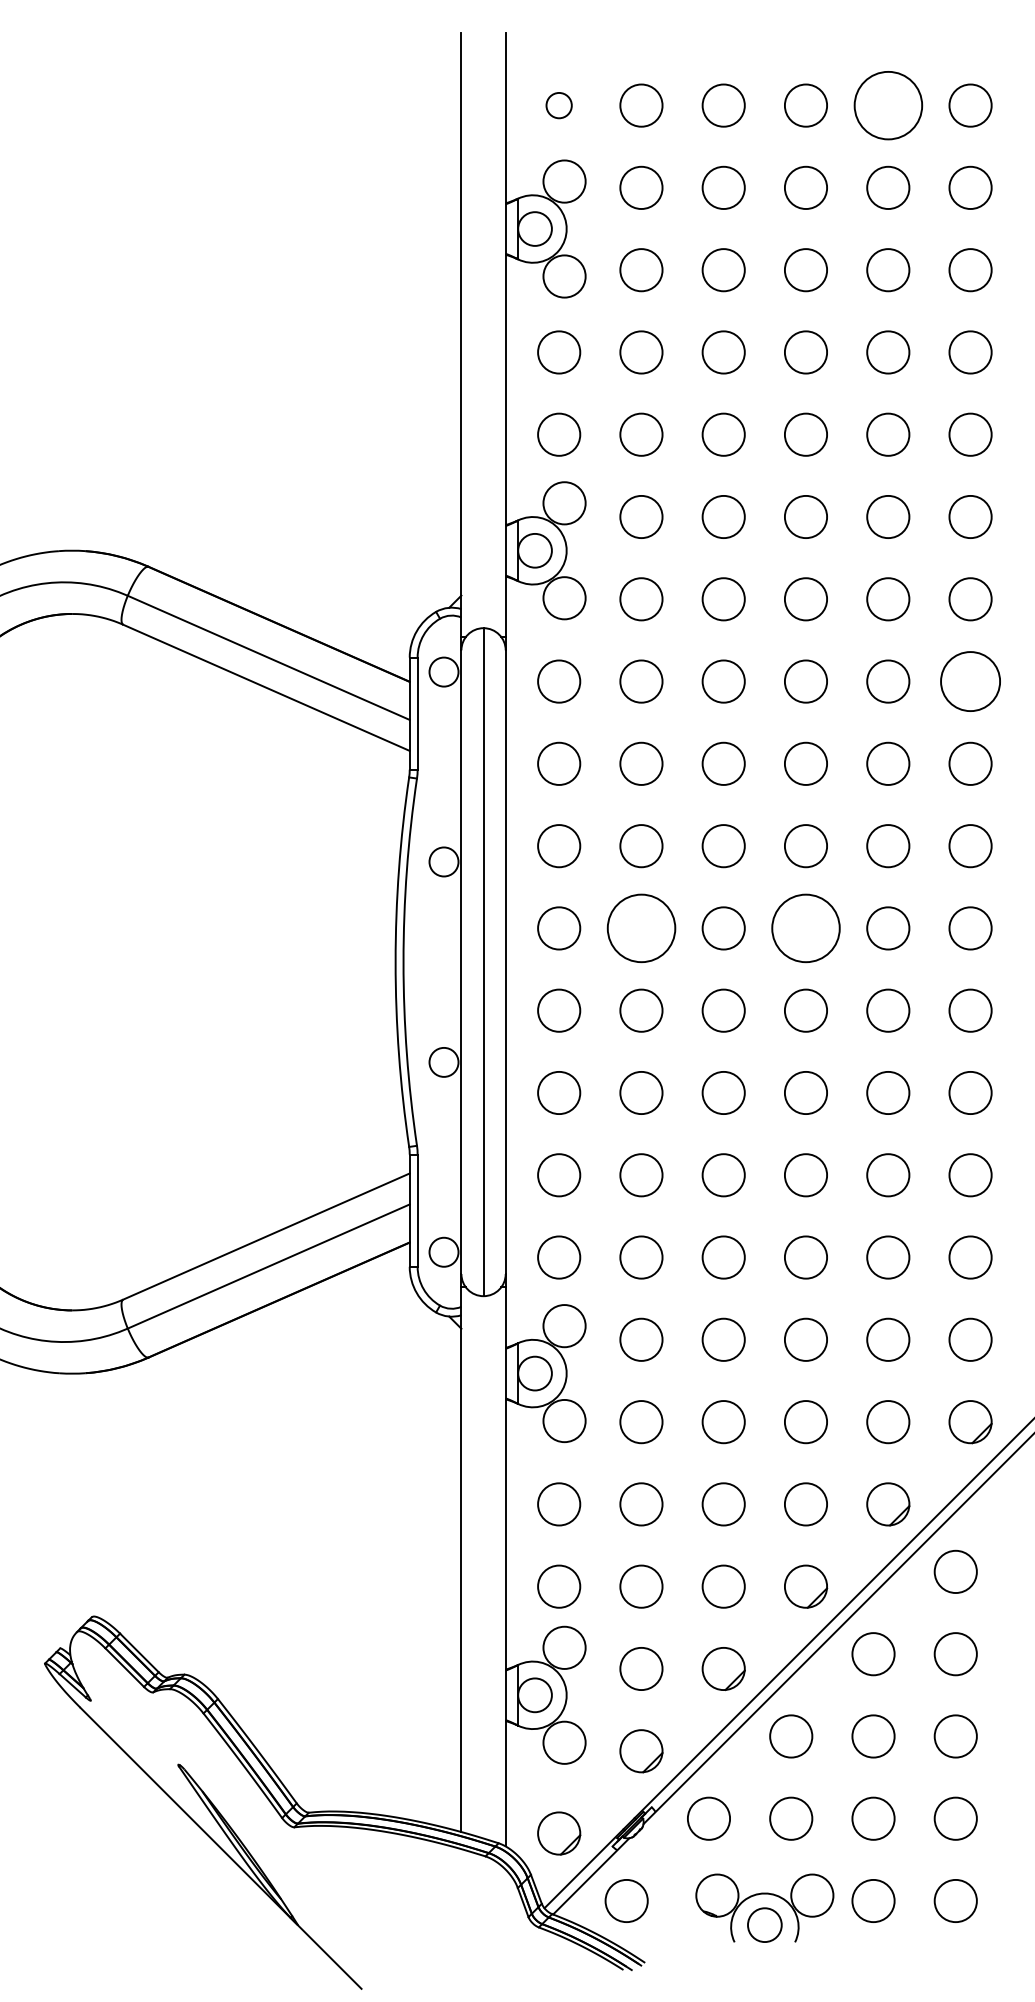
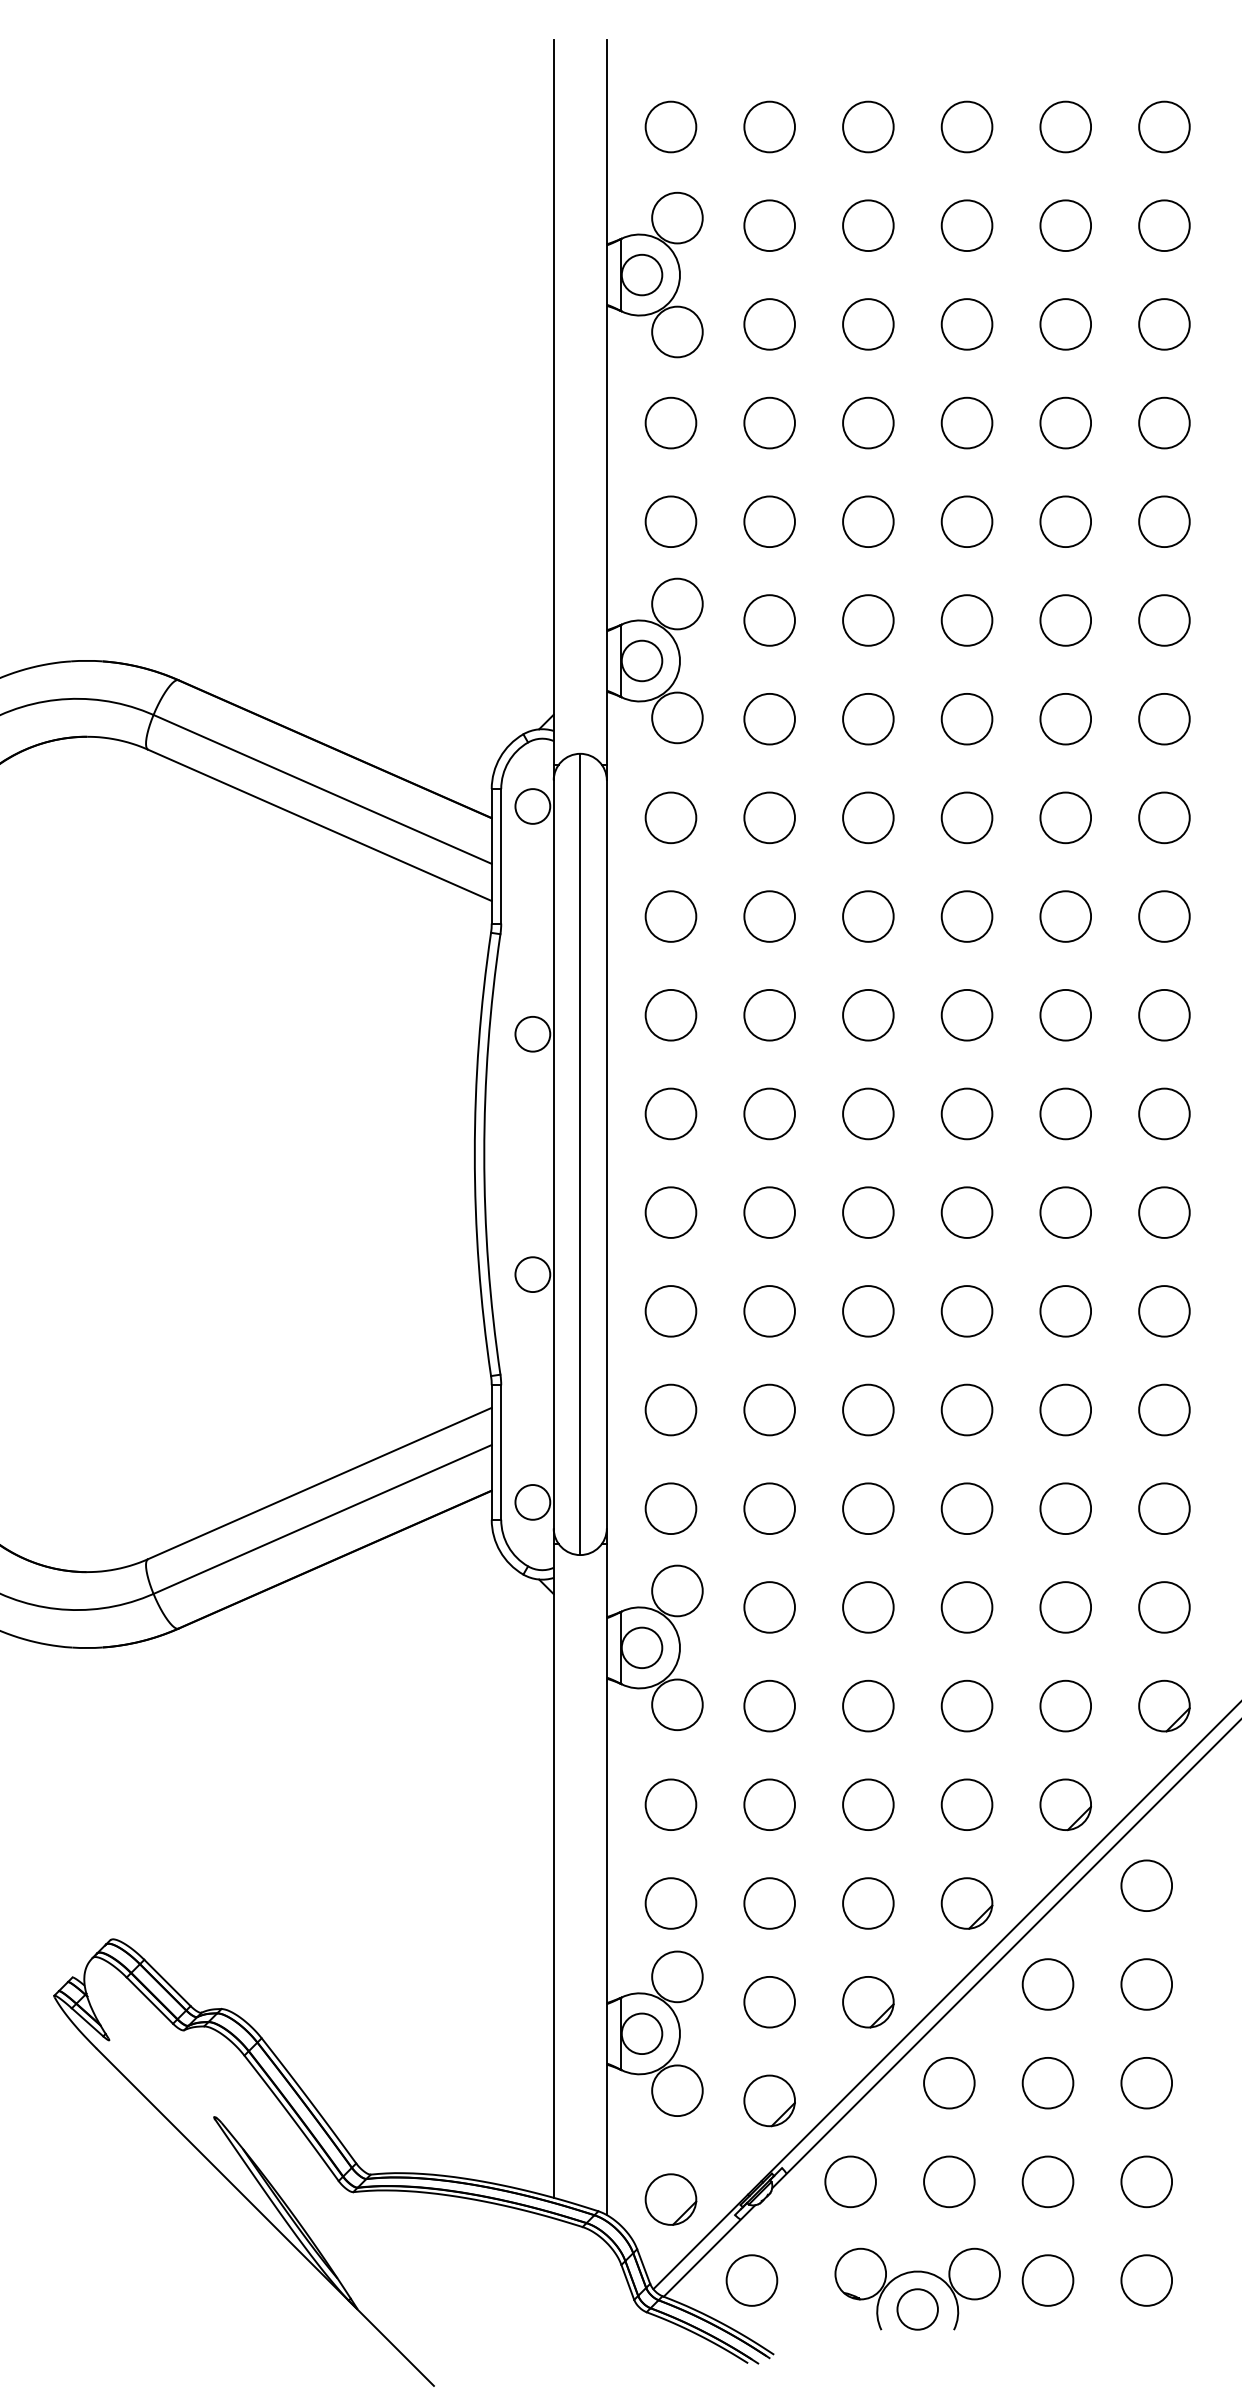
circle: (558, 105) -> (670, 126), size x1.67
circle: (888, 105) -> (1065, 126), size x0.62
circle: (970, 681) -> (1164, 817), size x0.71
circle: (641, 928) -> (769, 1113), size x0.62
circle: (805, 928) -> (966, 1113), size x0.62

